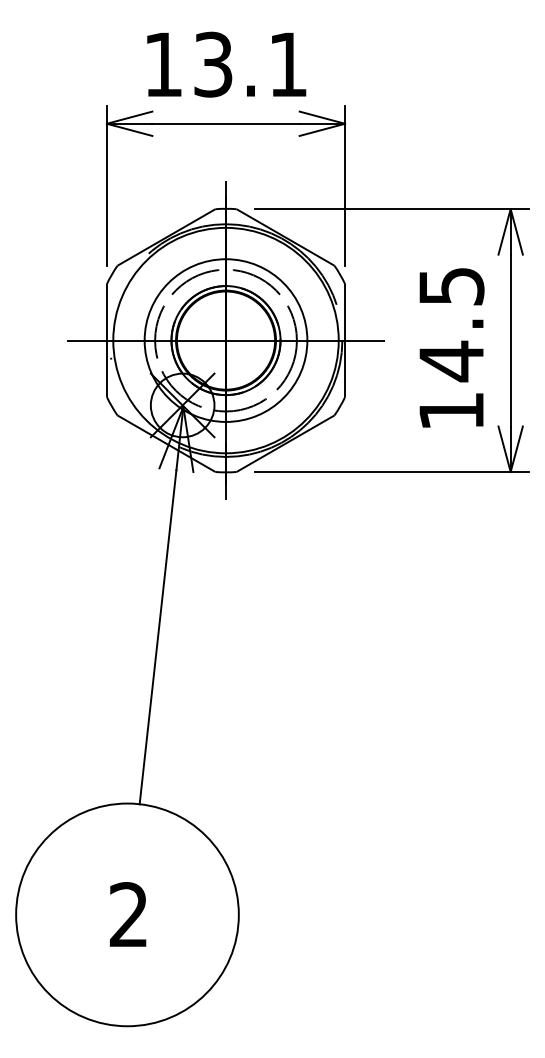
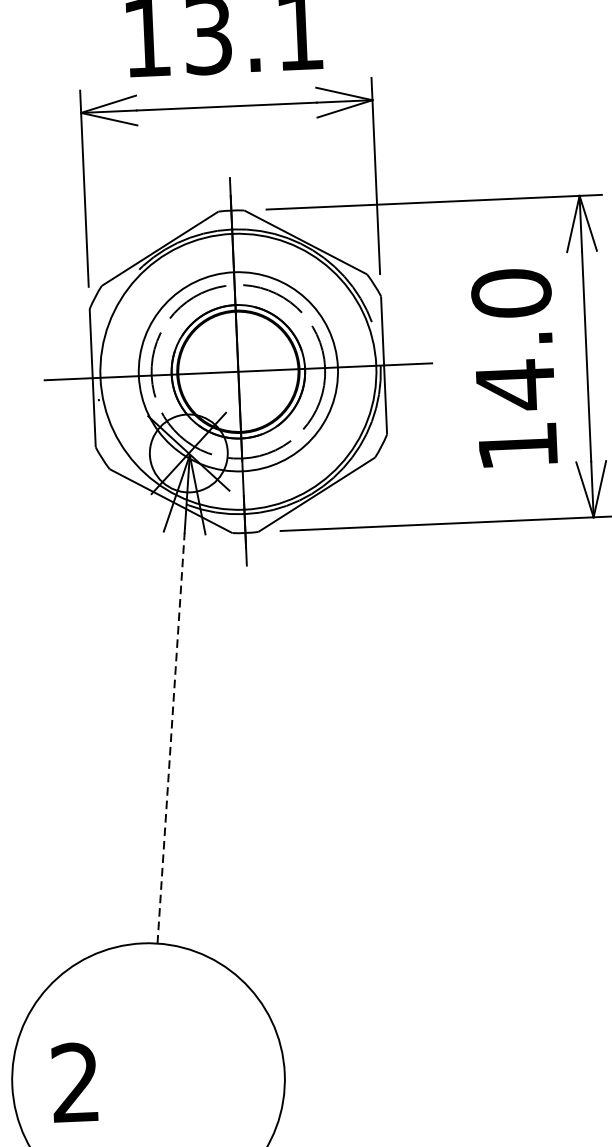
text: (451, 286) -> (511, 293), 14.5 -> 14.0
line: (158, 636) -> (171, 737), solid -> dashed
text: (128, 914) -> (75, 1082), moved

